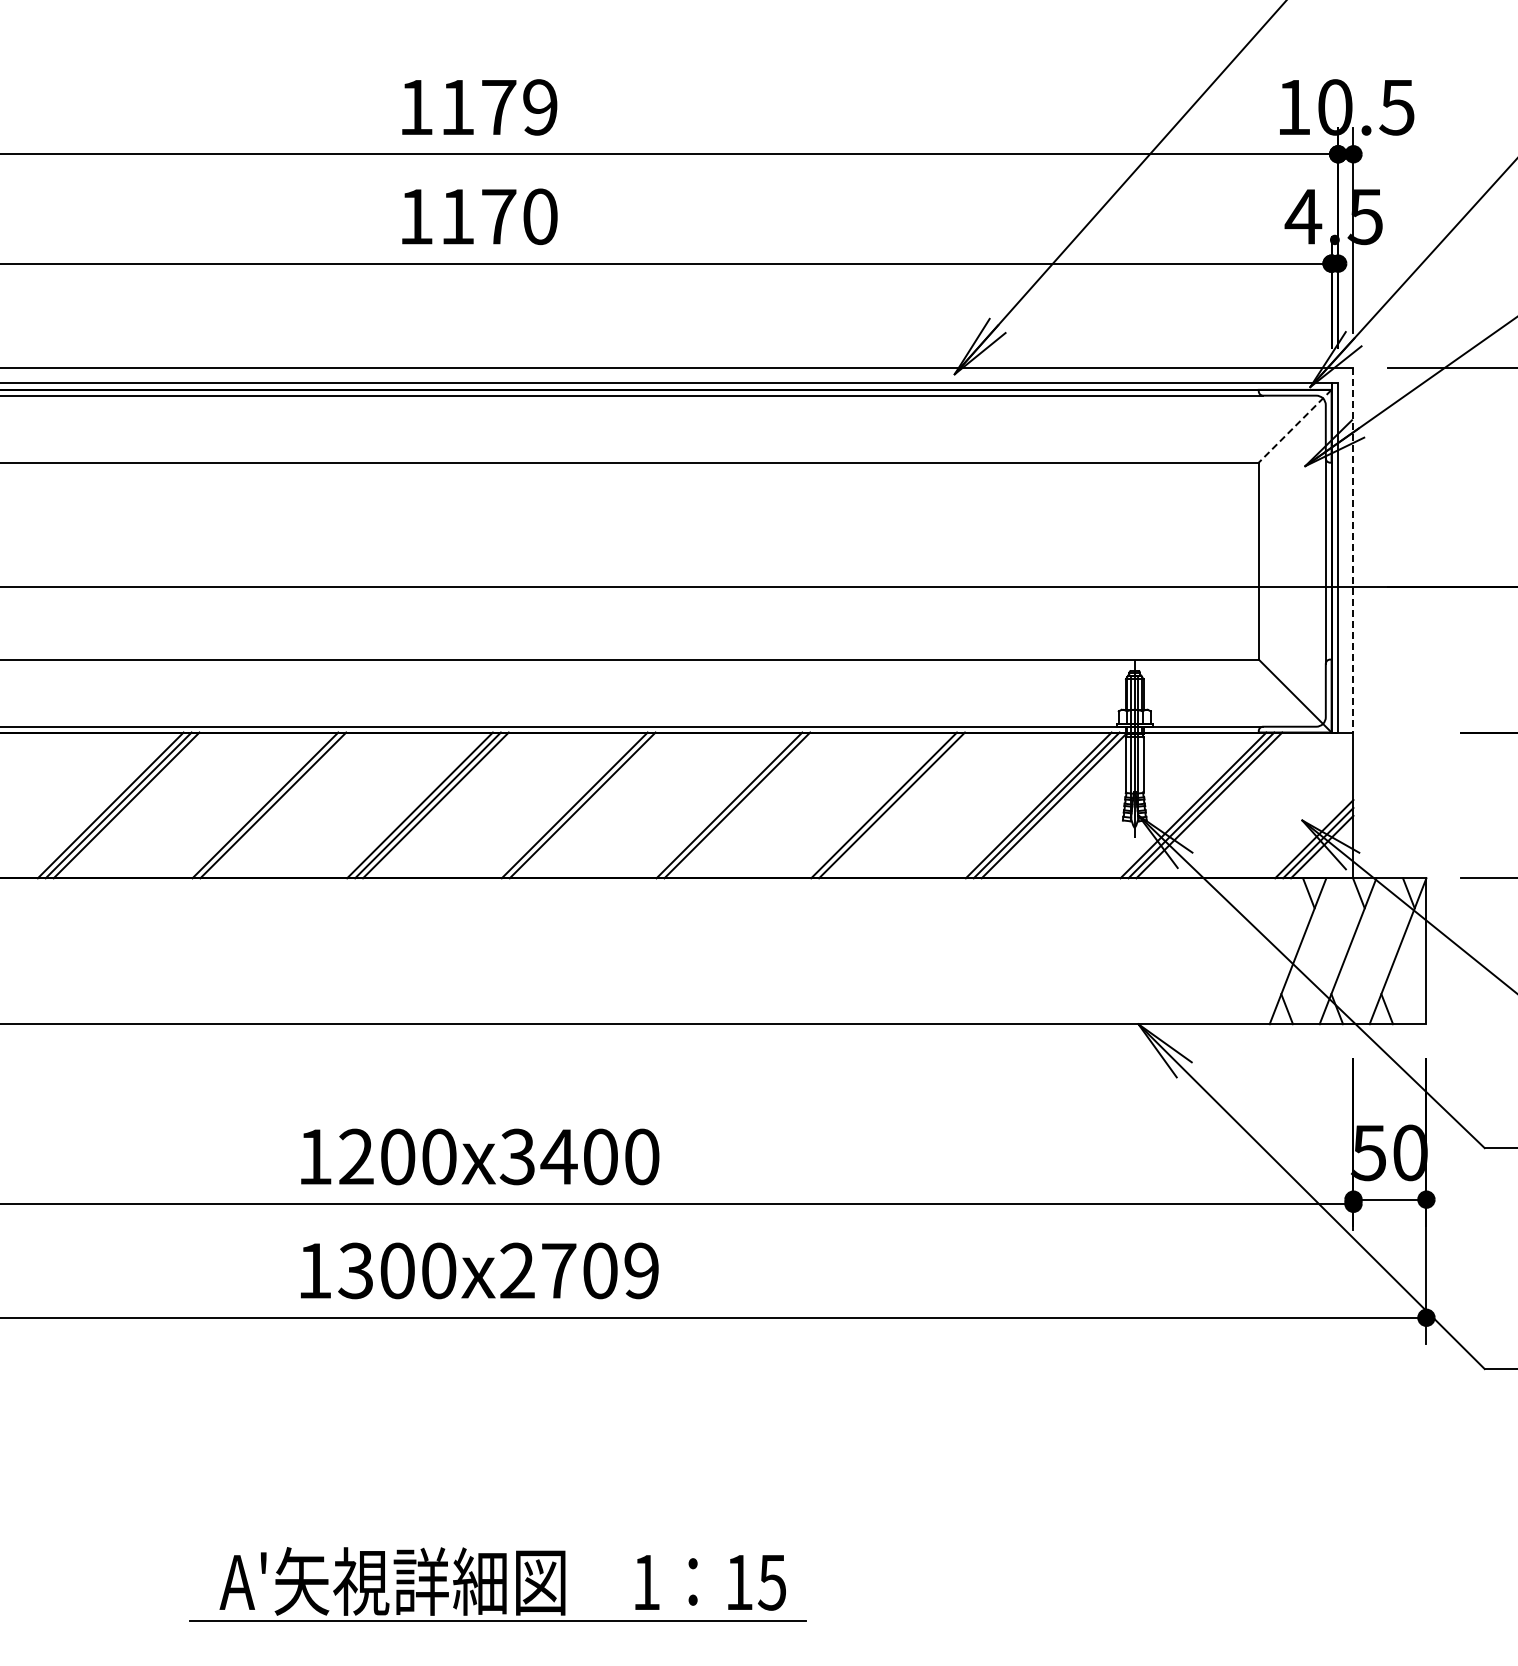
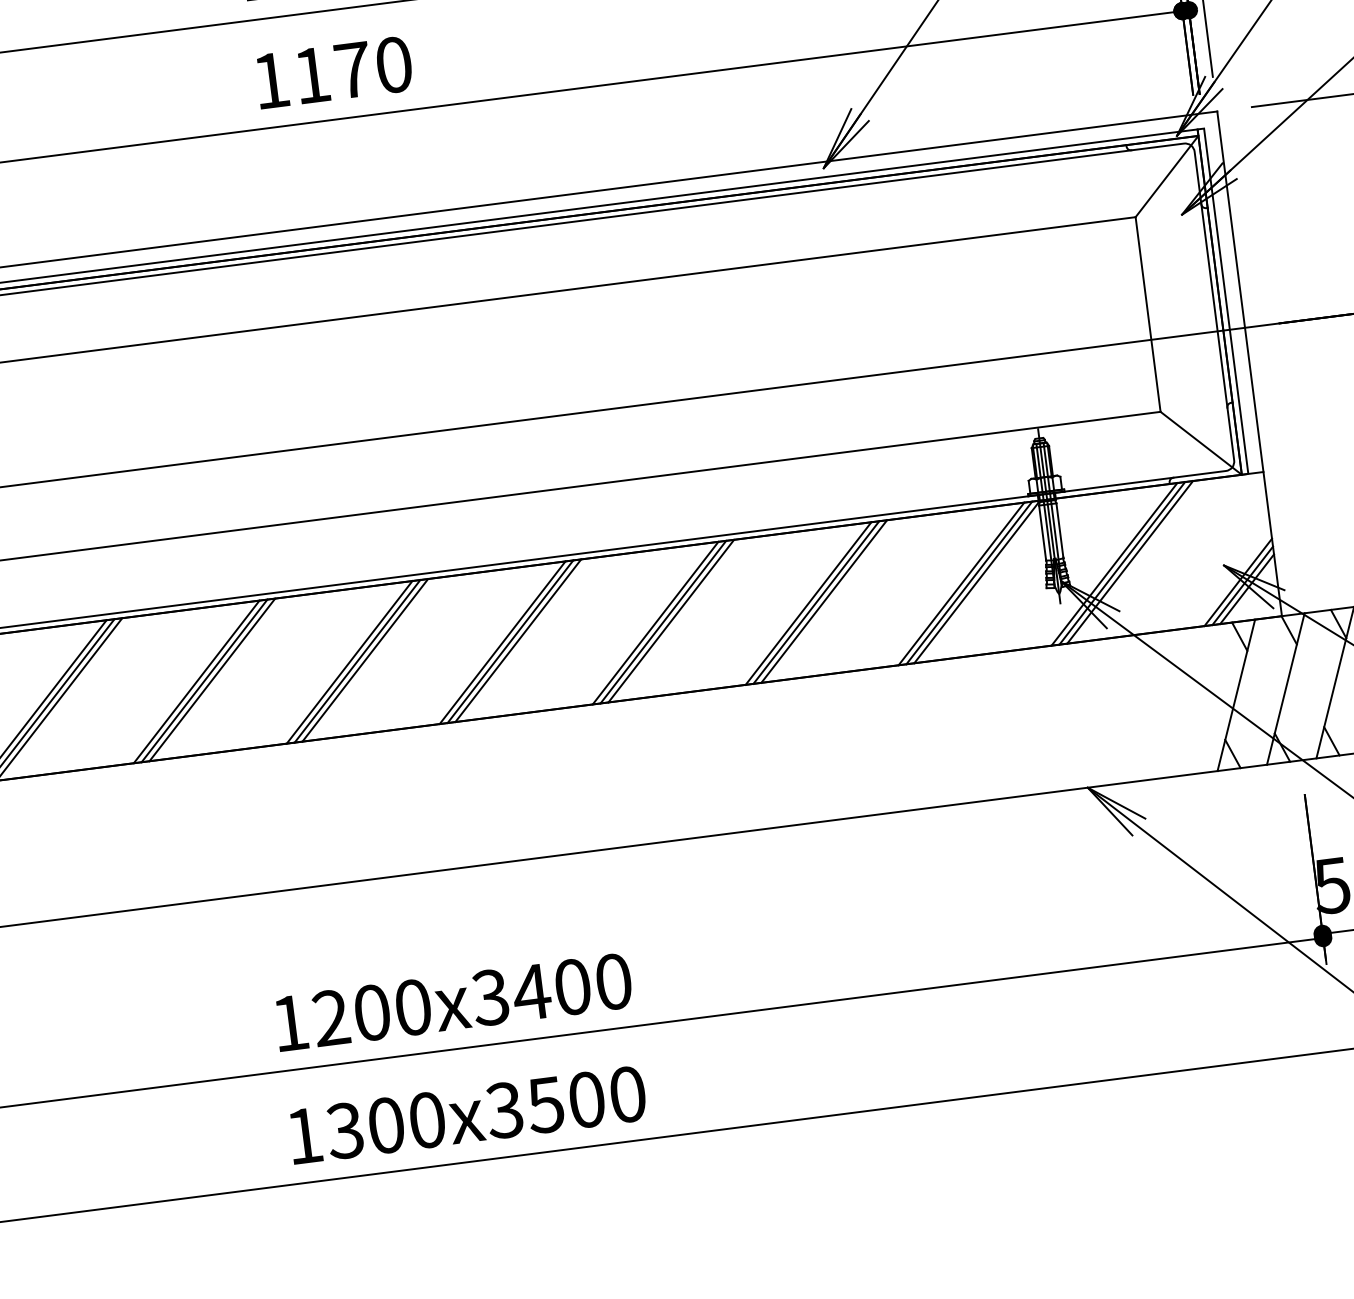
line: (1295, 426) -> (1167, 176), dashed -> solid
line: (1353, 550) -> (1240, 292), dashed -> solid
line: (281, 805) -> (212, 679), added
line: (590, 805) -> (518, 640), added
line: (745, 805) -> (671, 621), added
line: (899, 805) -> (823, 601), added
text: (578, 1270) -> (565, 1102), 1300x2709 -> 1300x3500

